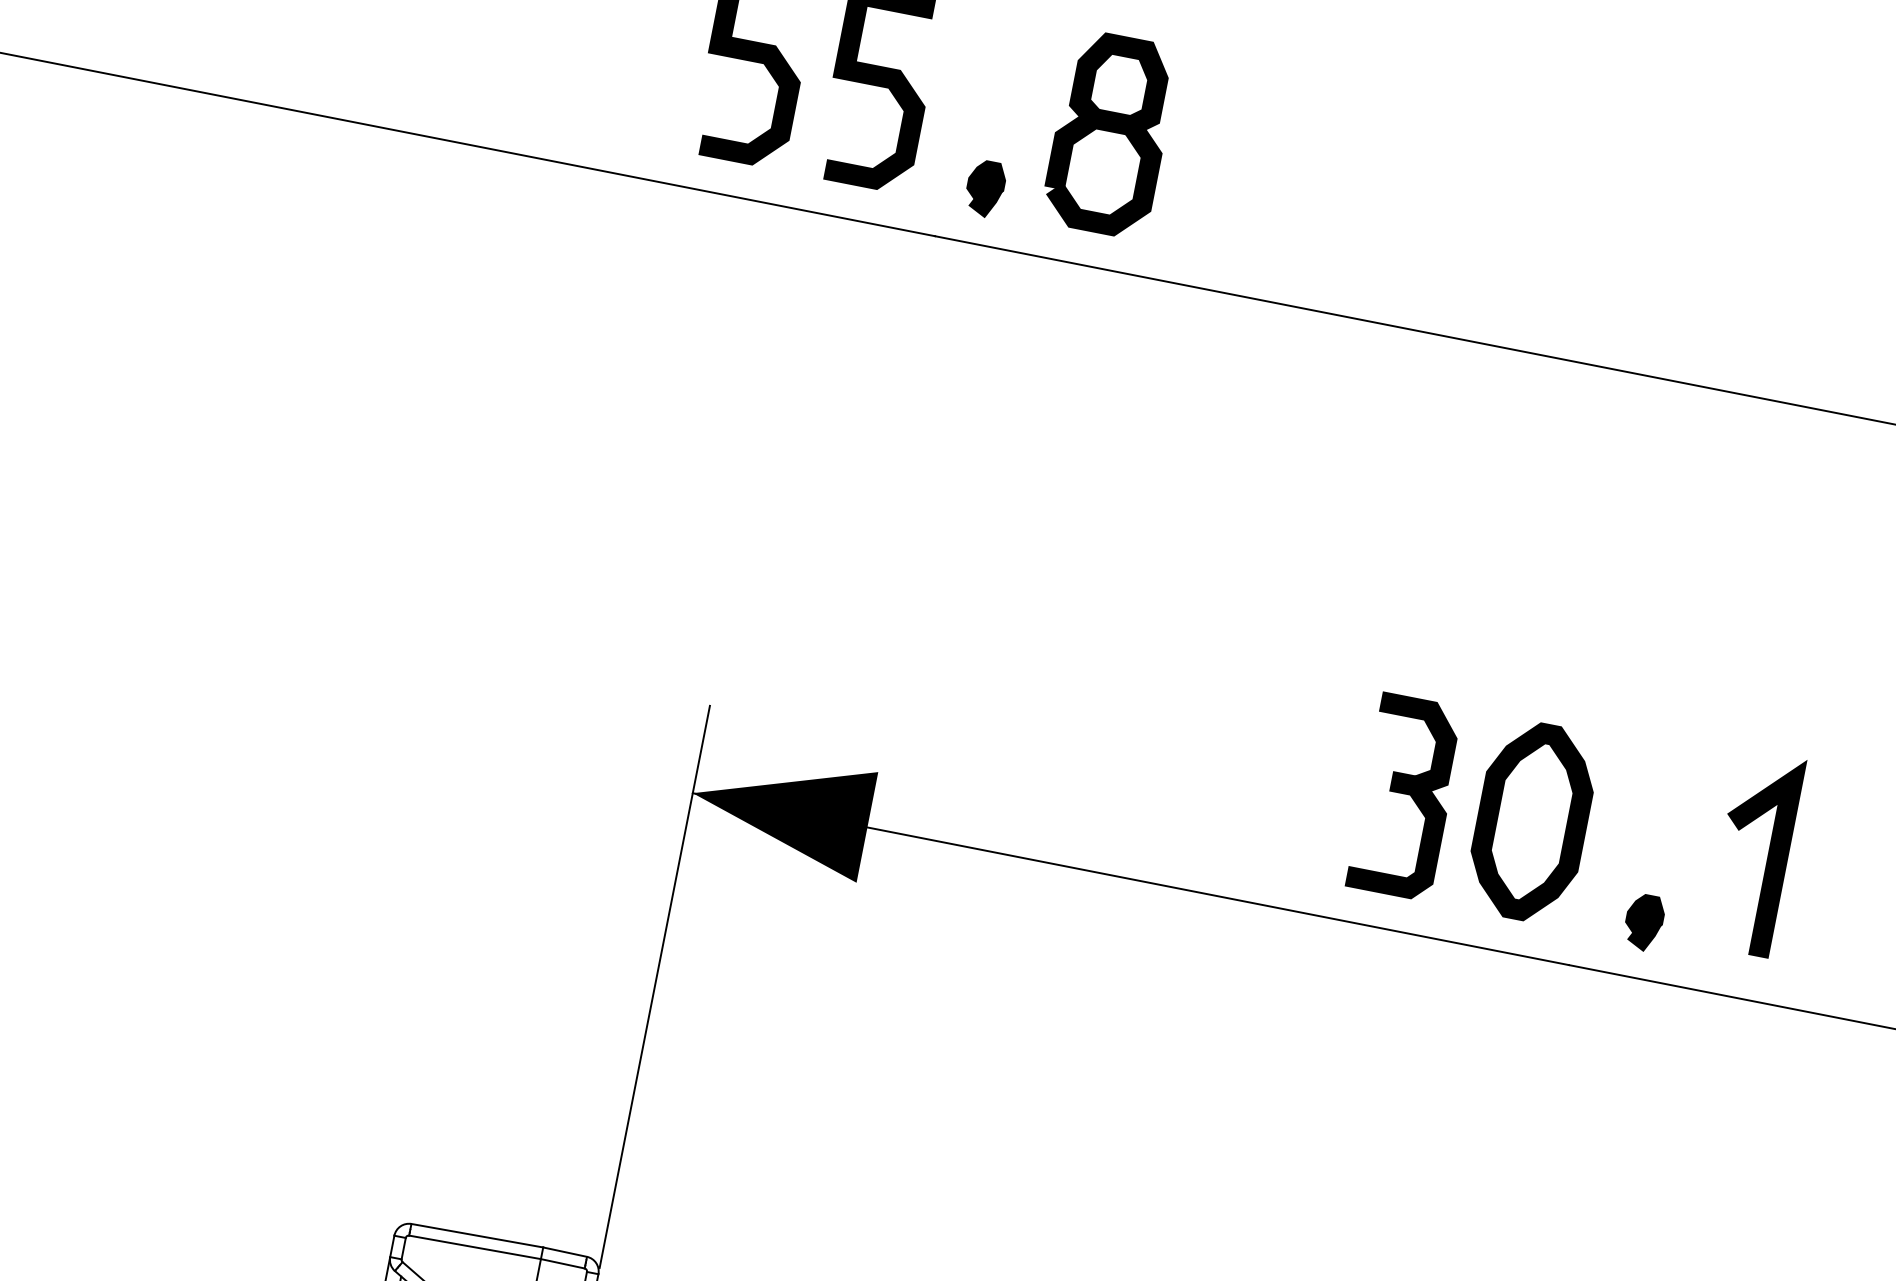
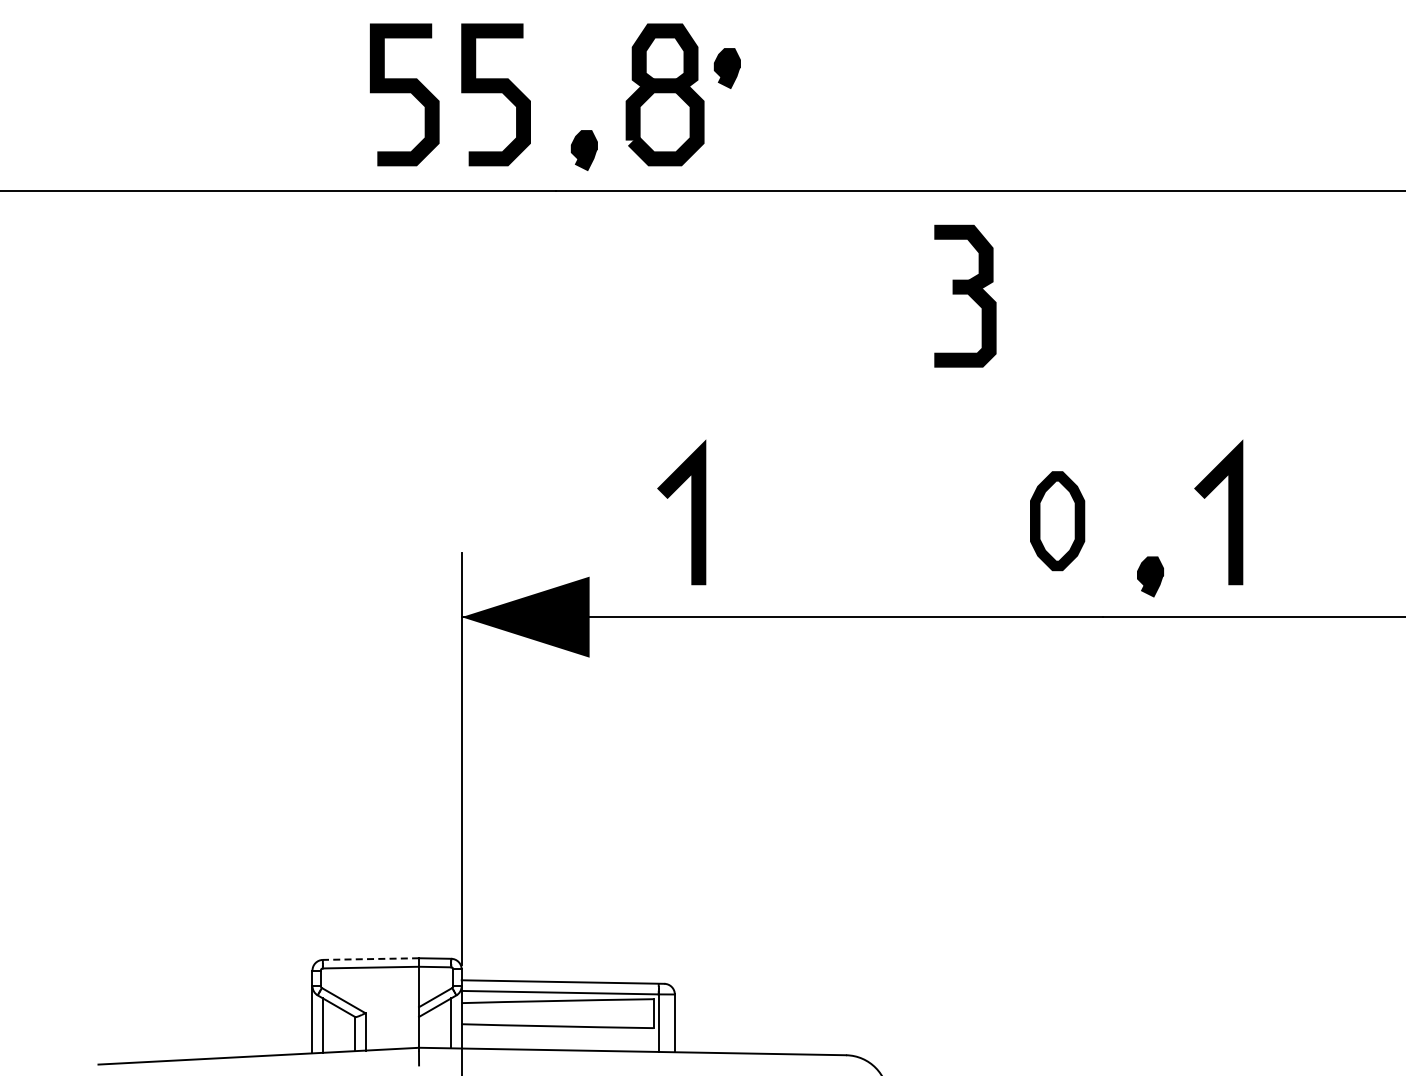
part: (1201, 114) -> (726, 68), added
line: (1034, 711) -> (691, 512), added
part: (1406, 796) -> (965, 295), moved
part: (1532, 820) -> (1057, 520), size x0.7
line: (476, 1236) -> (370, 959), solid -> dashed

